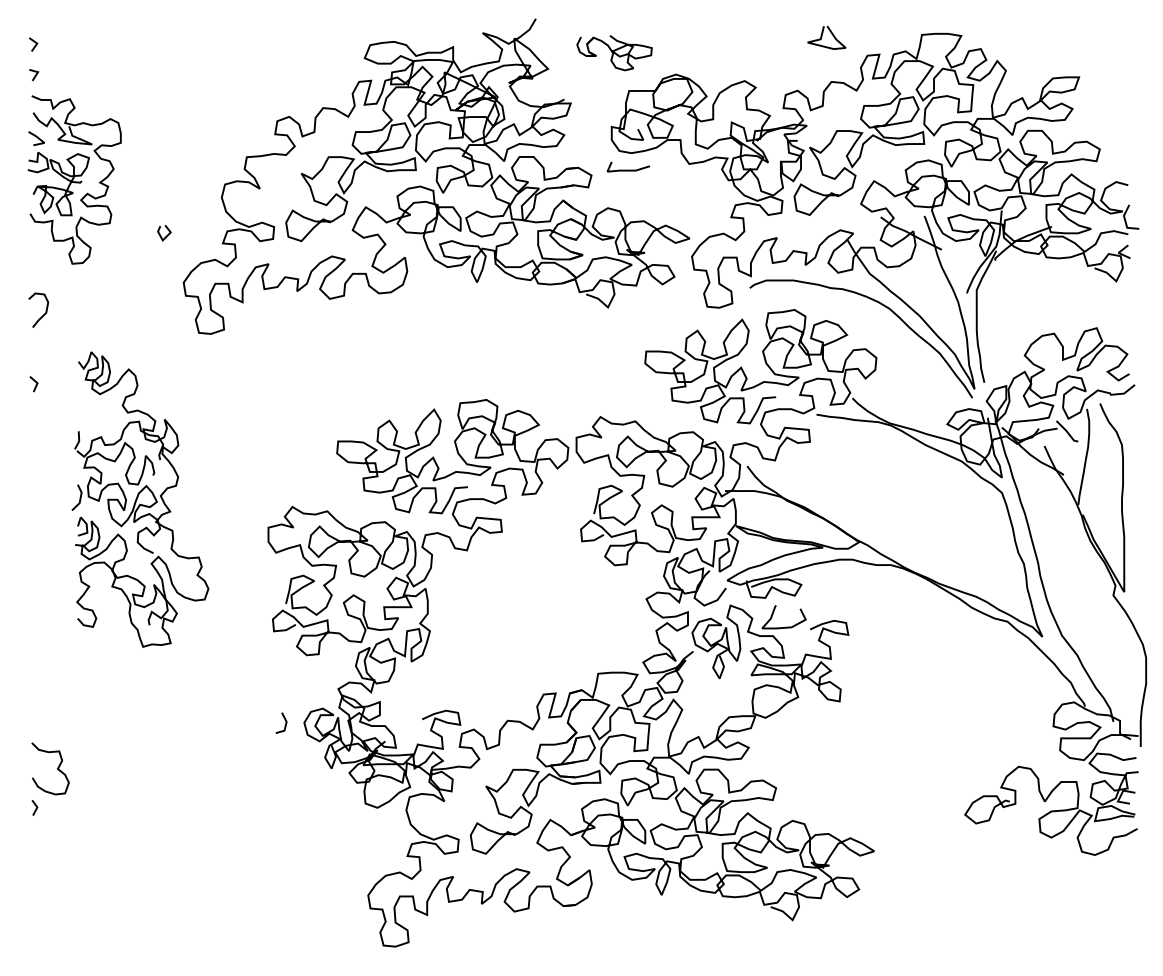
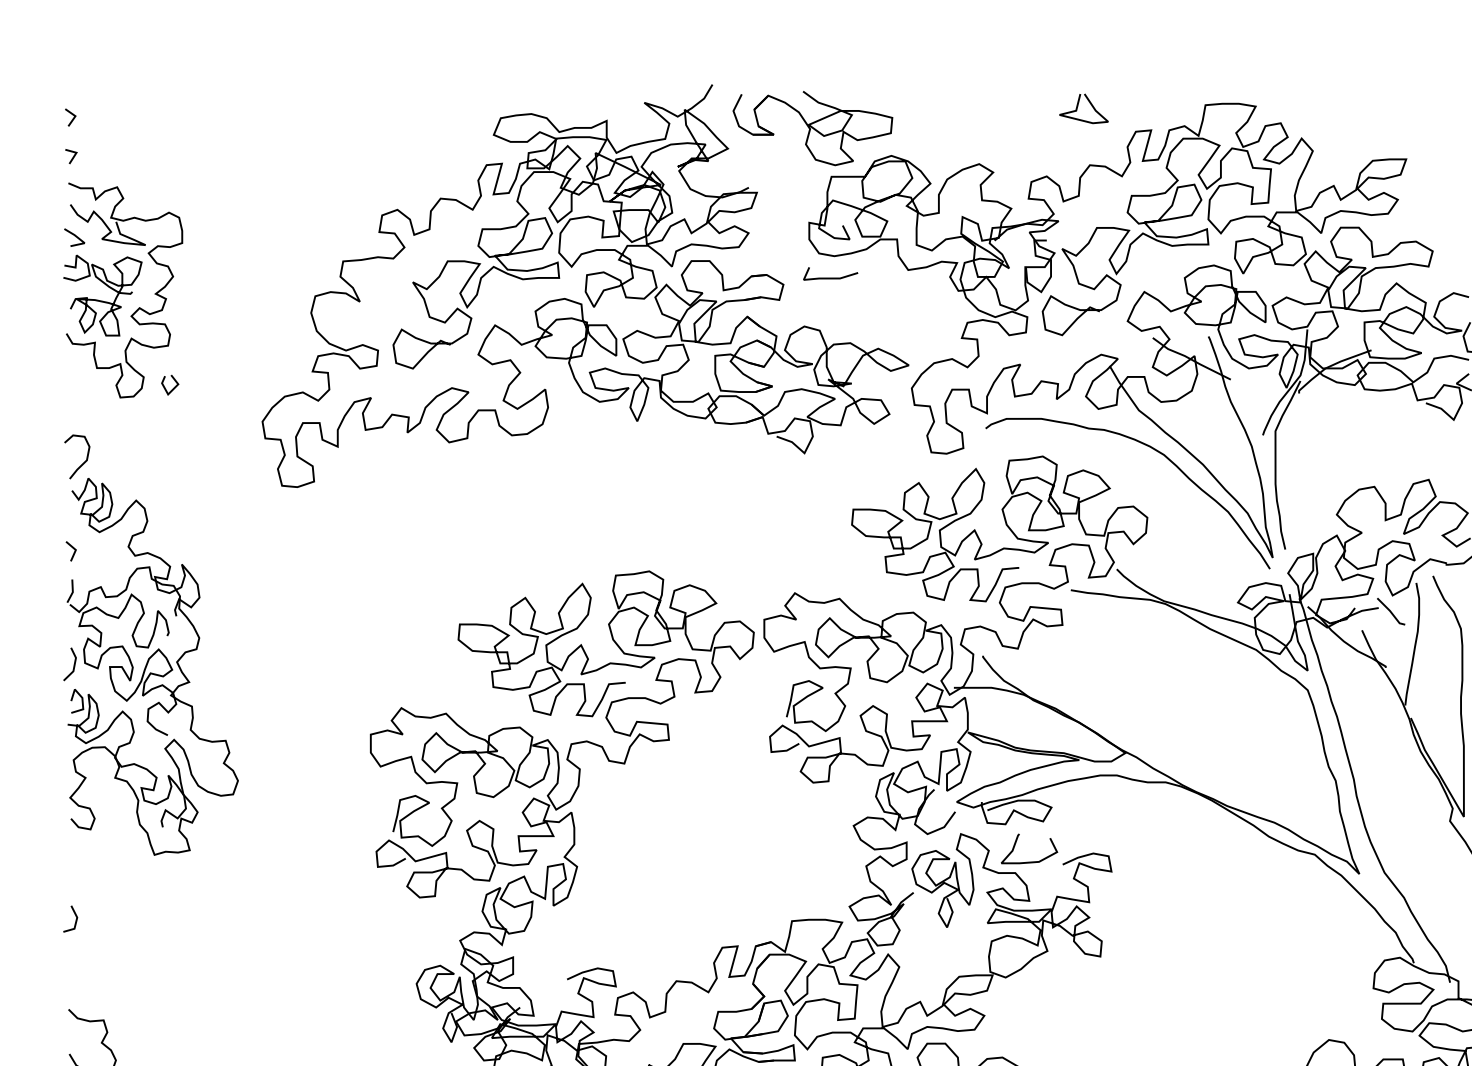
part: (614, 52) -> (812, 127), size x1.67
line: (166, 235) -> (172, 388), moved
part: (140, 499) -> (151, 666), moved
line: (284, 720) -> (74, 915), moved

